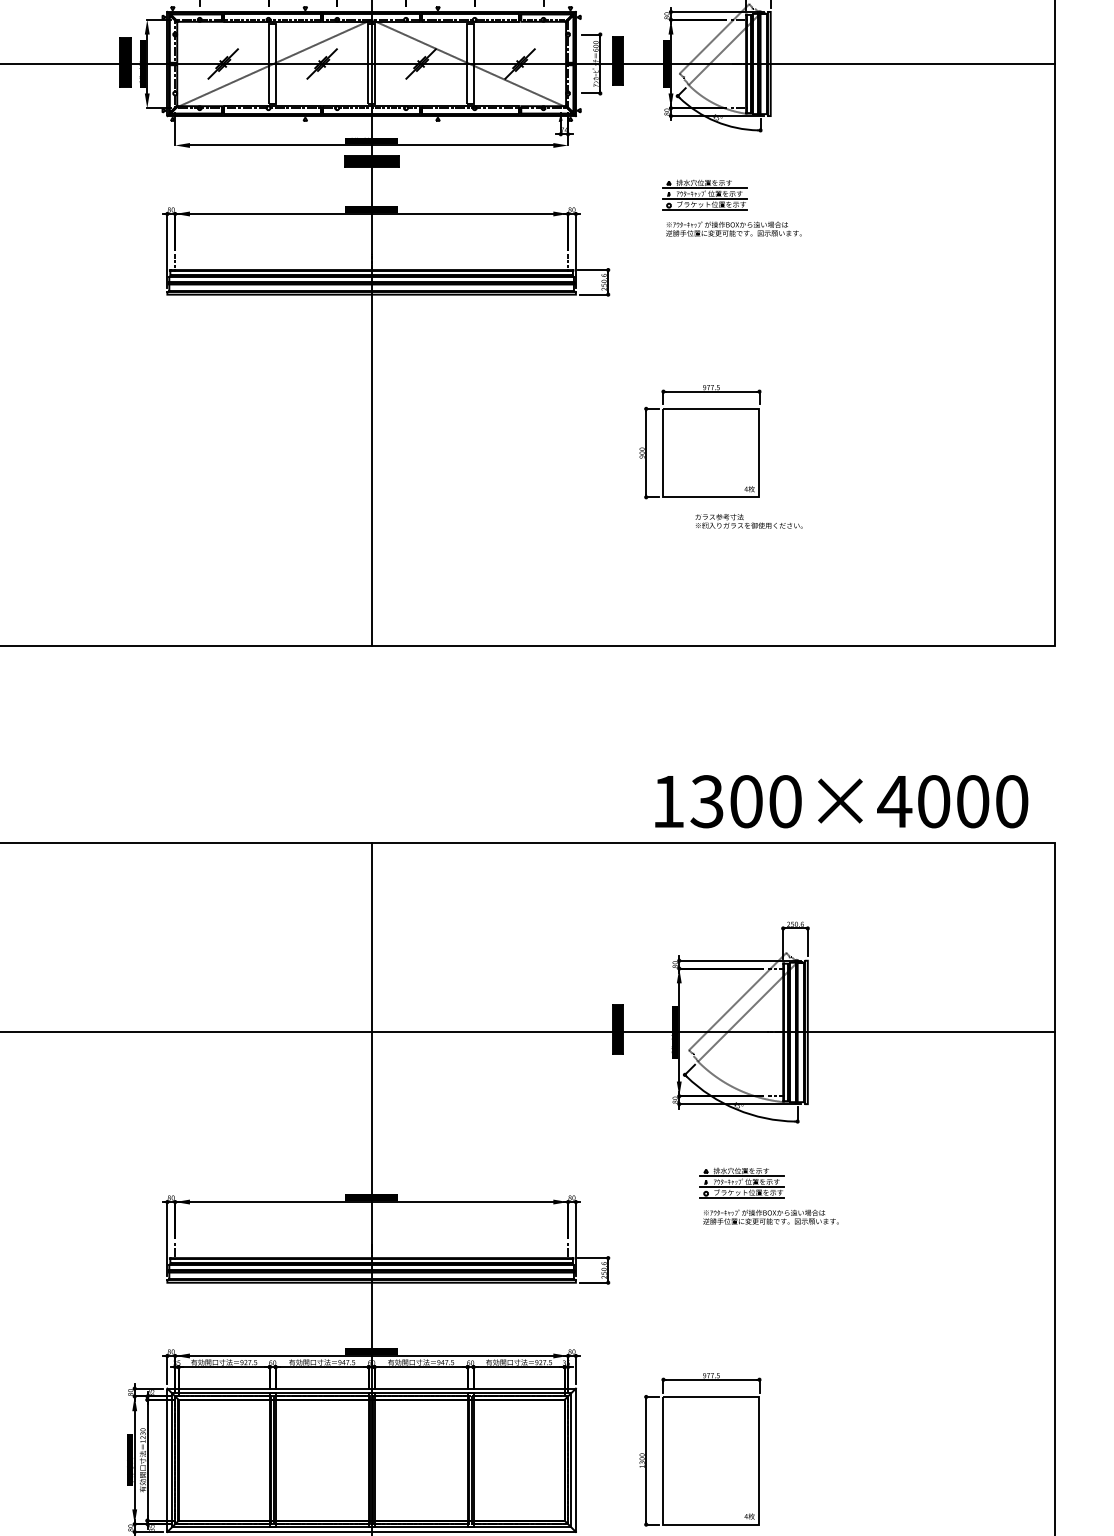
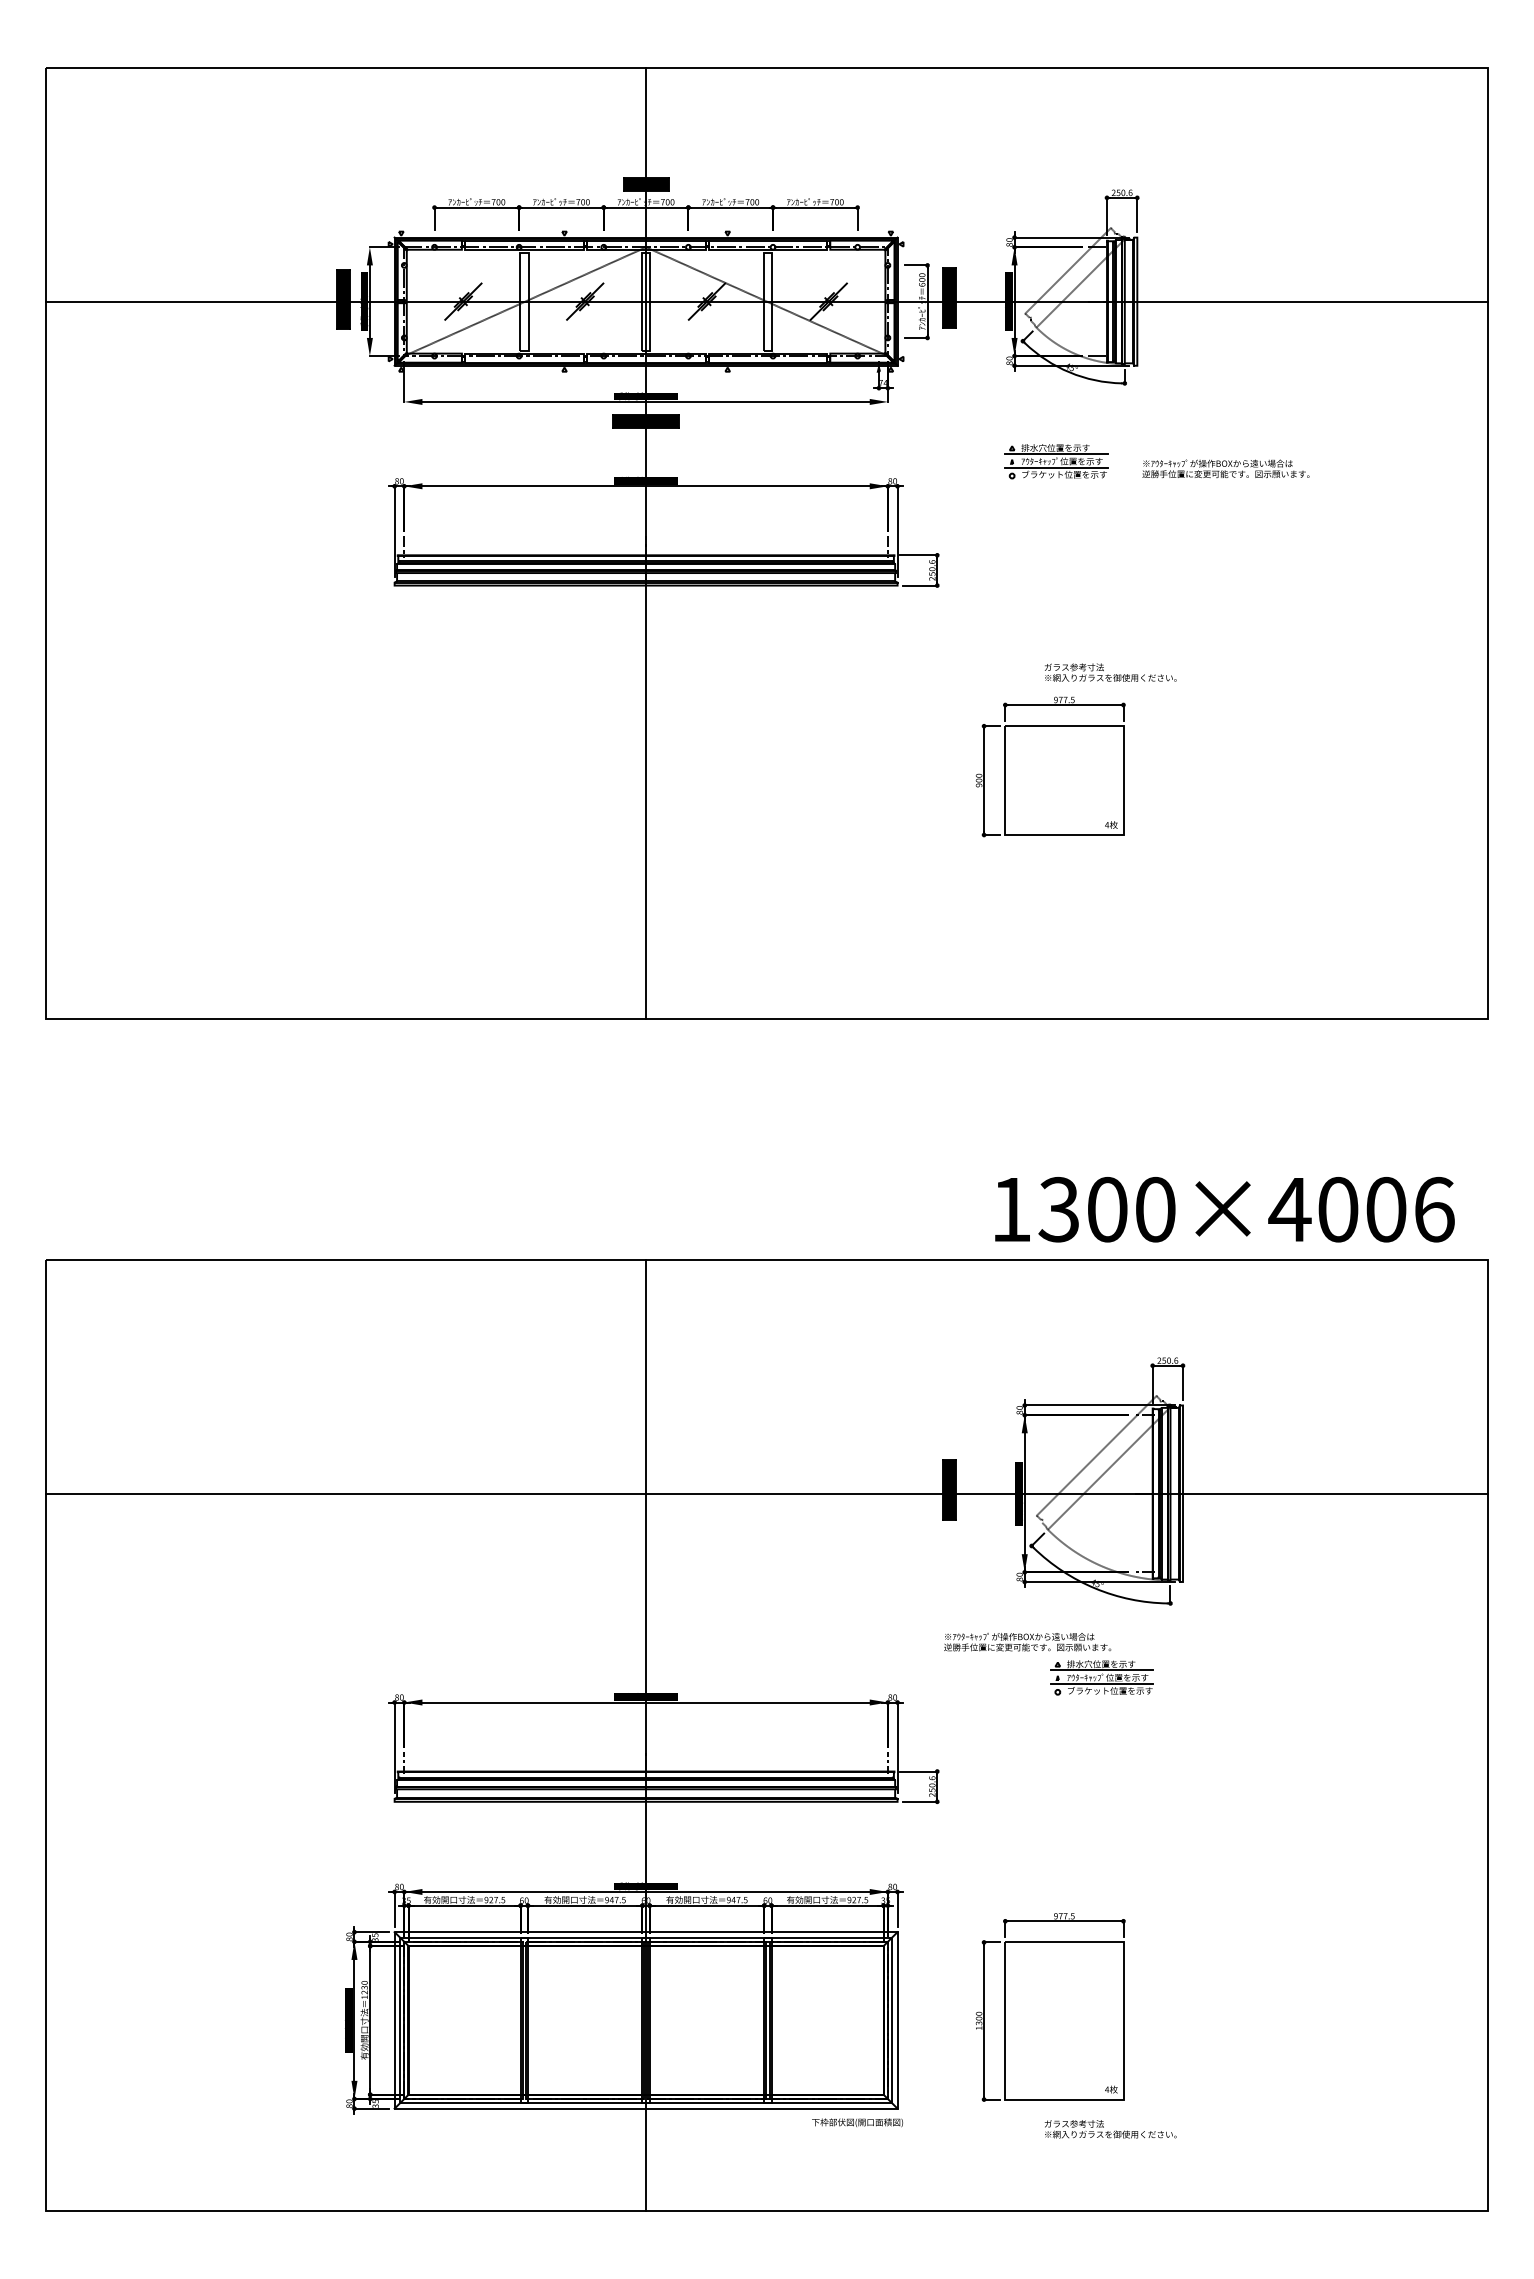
line: (704, 210) -> (1055, 481), removed
text: (733, 228) -> (1225, 468), moved
text: (748, 521) -> (1110, 672), moved
text: (1012, 801) -> (1434, 1209), 1300×4000 -> 1300×4006
line: (741, 1197) -> (1101, 1697), removed
text: (770, 1217) -> (1027, 1642), moved

